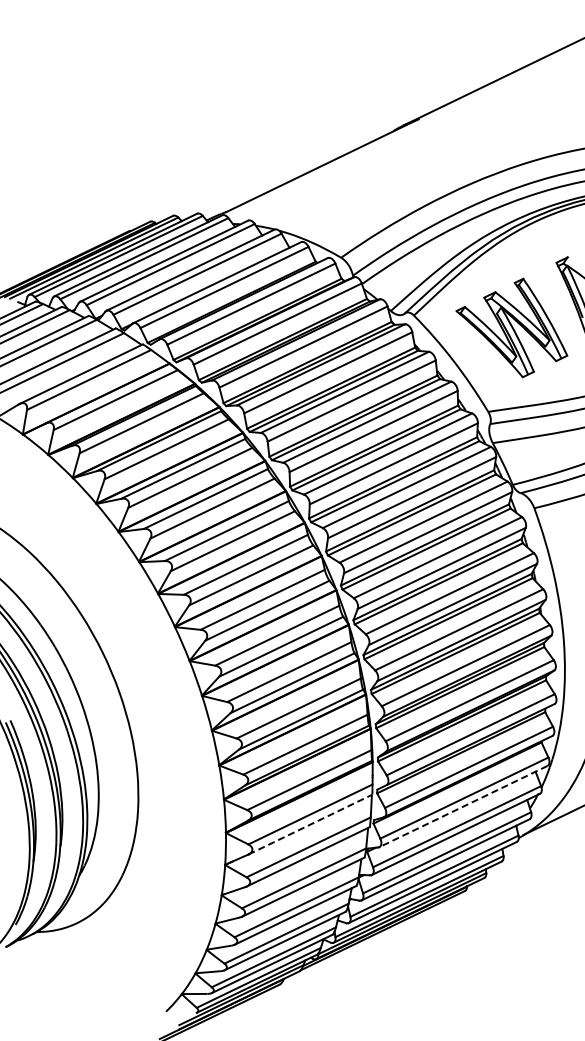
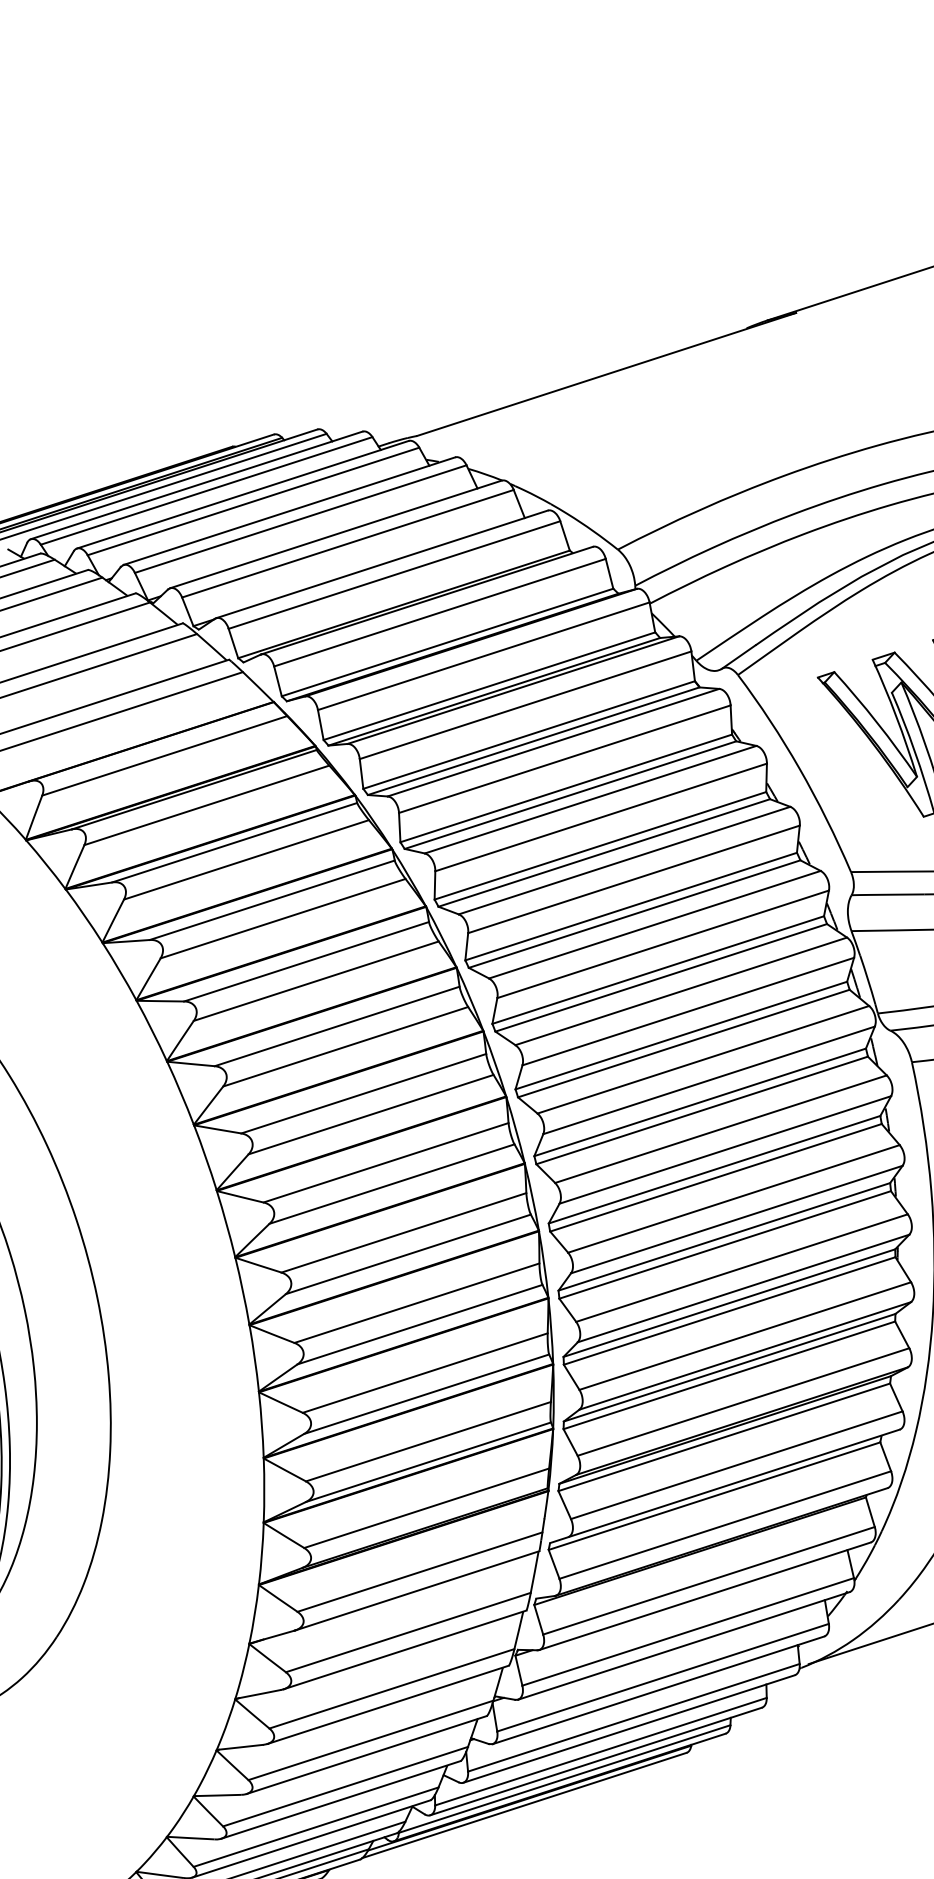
line: (462, 806) -> (703, 1595), dashed -> solid
line: (310, 824) -> (417, 1590), dashed -> solid

